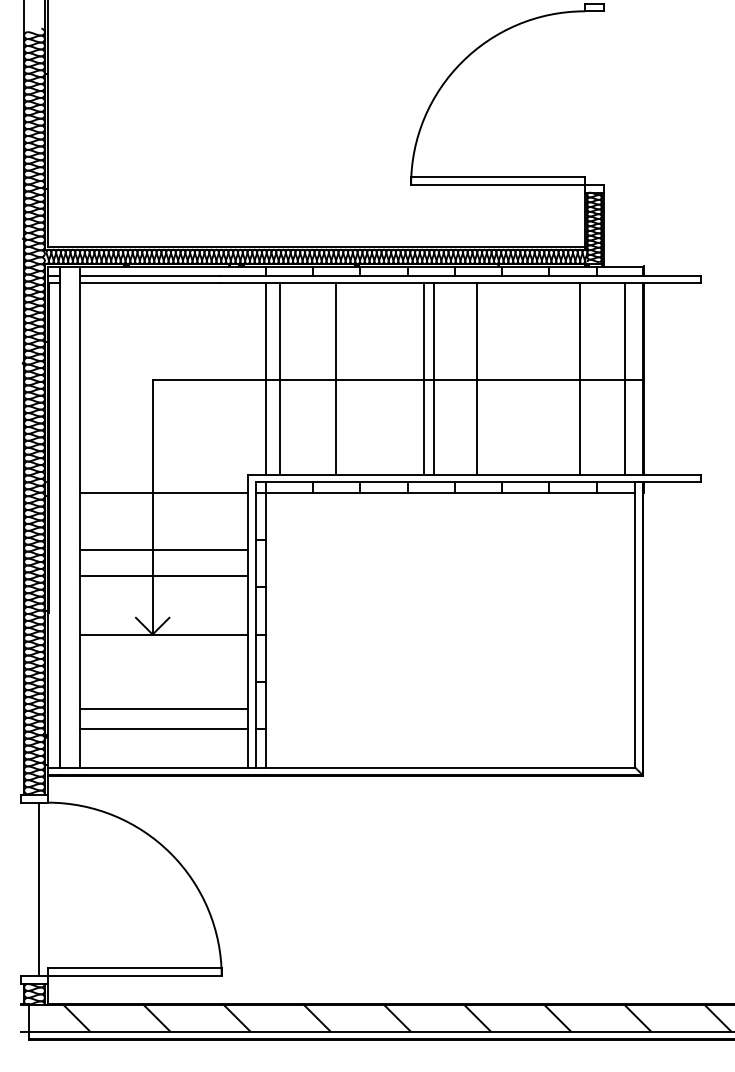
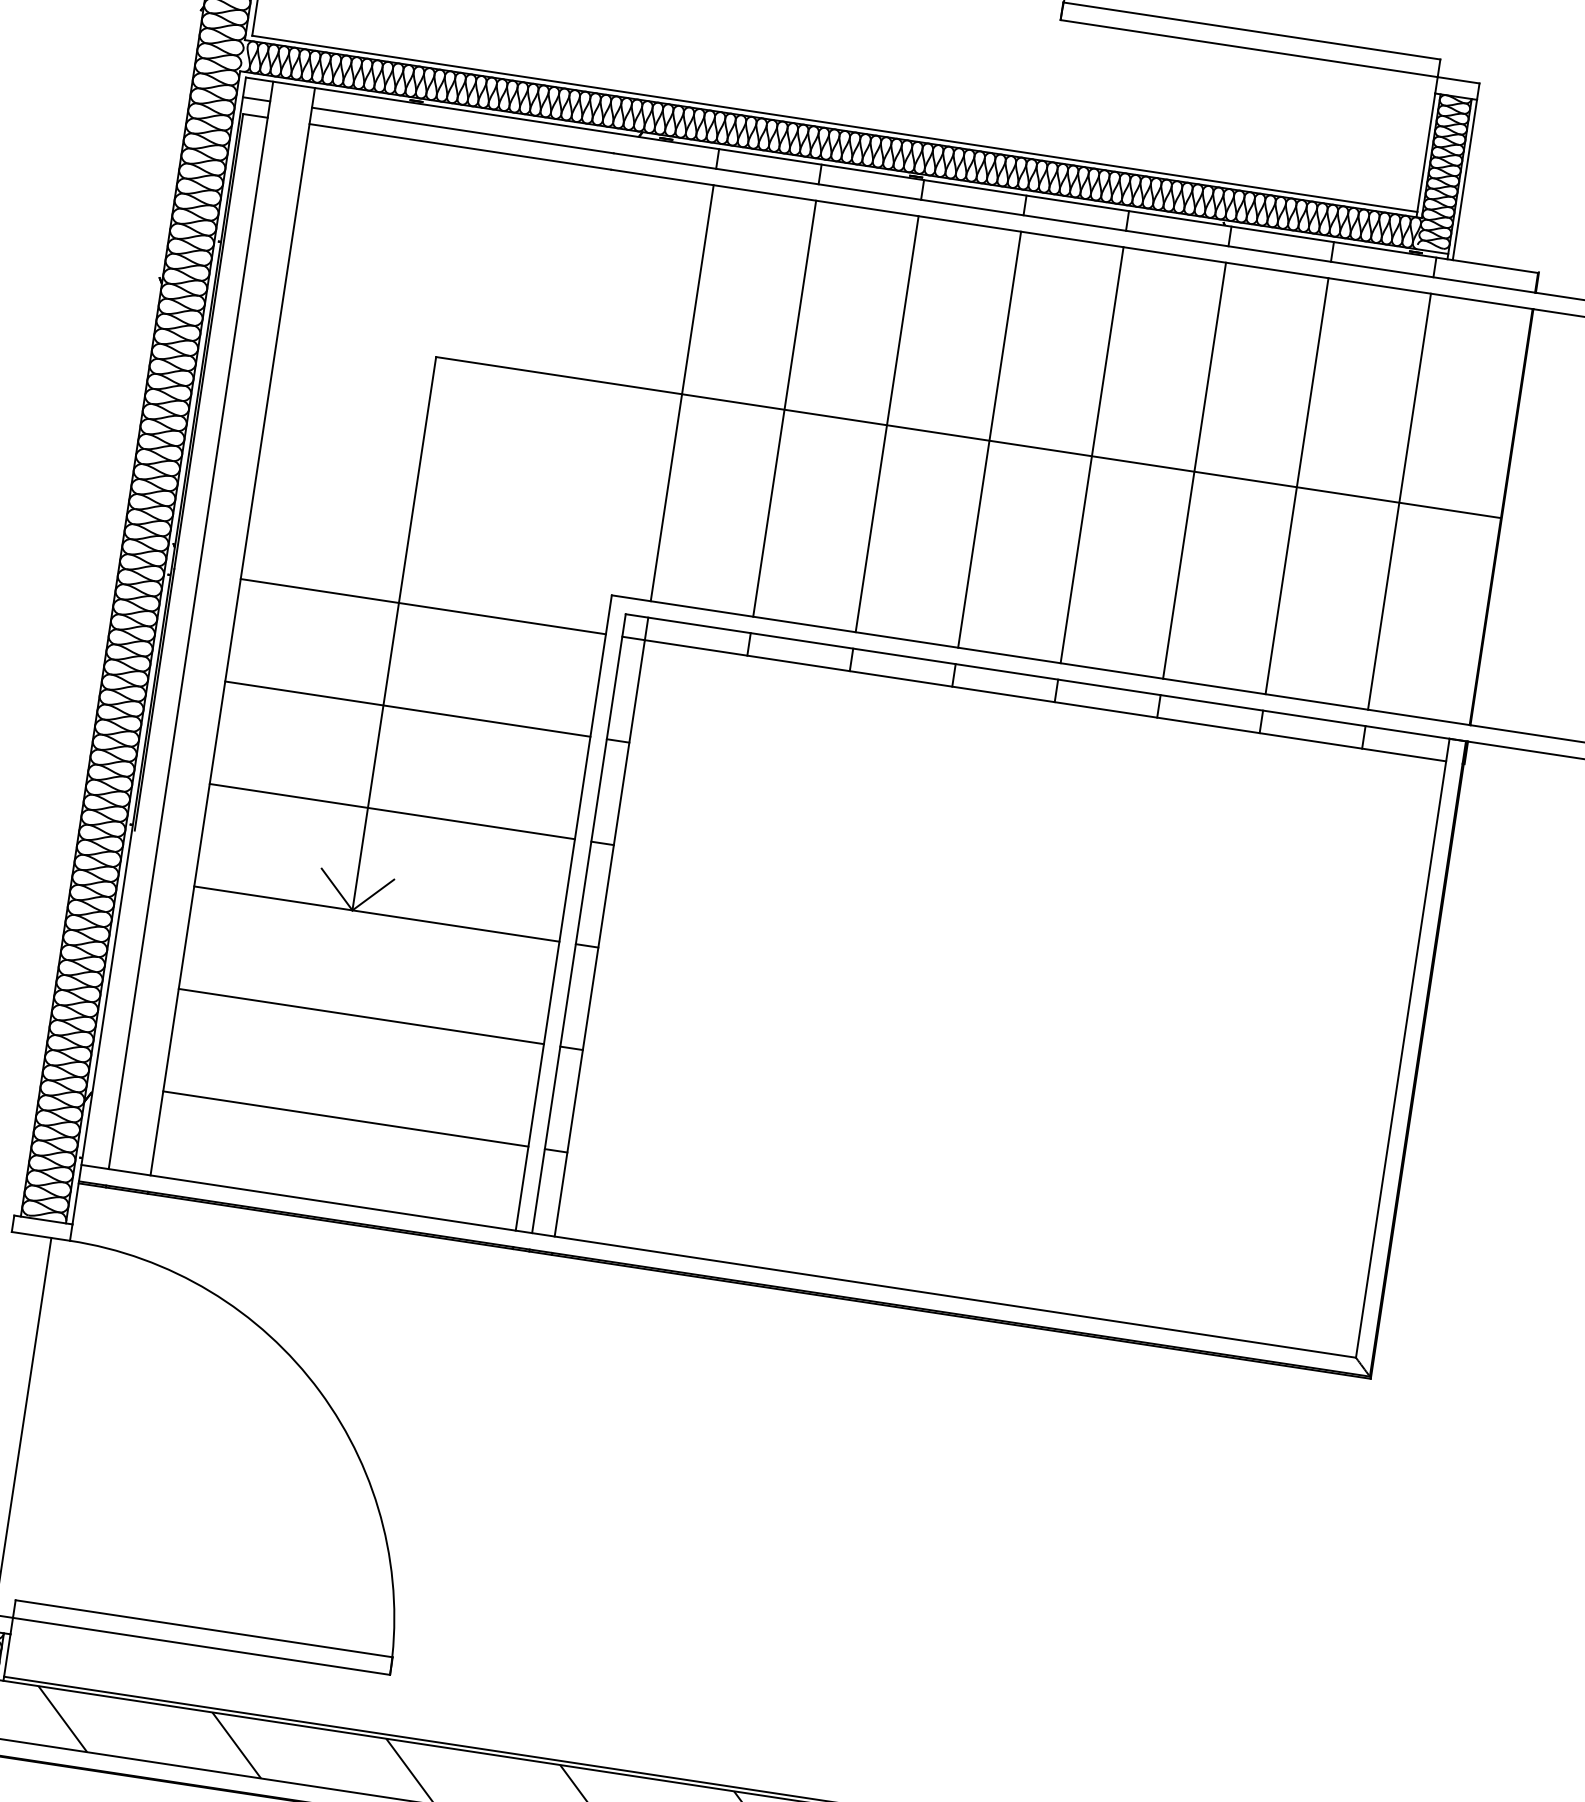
line: (280, 378) -> (785, 407), moved
line: (336, 378) -> (887, 423), moved
line: (423, 378) -> (1091, 453), moved
line: (433, 378) -> (989, 438), moved
line: (477, 378) -> (1195, 469), moved
line: (580, 378) -> (1297, 485), moved
line: (624, 378) -> (1399, 500), moved
line: (163, 550) -> (391, 811), moved
line: (163, 576) -> (406, 709), moved
line: (163, 708) -> (360, 1015), moved

